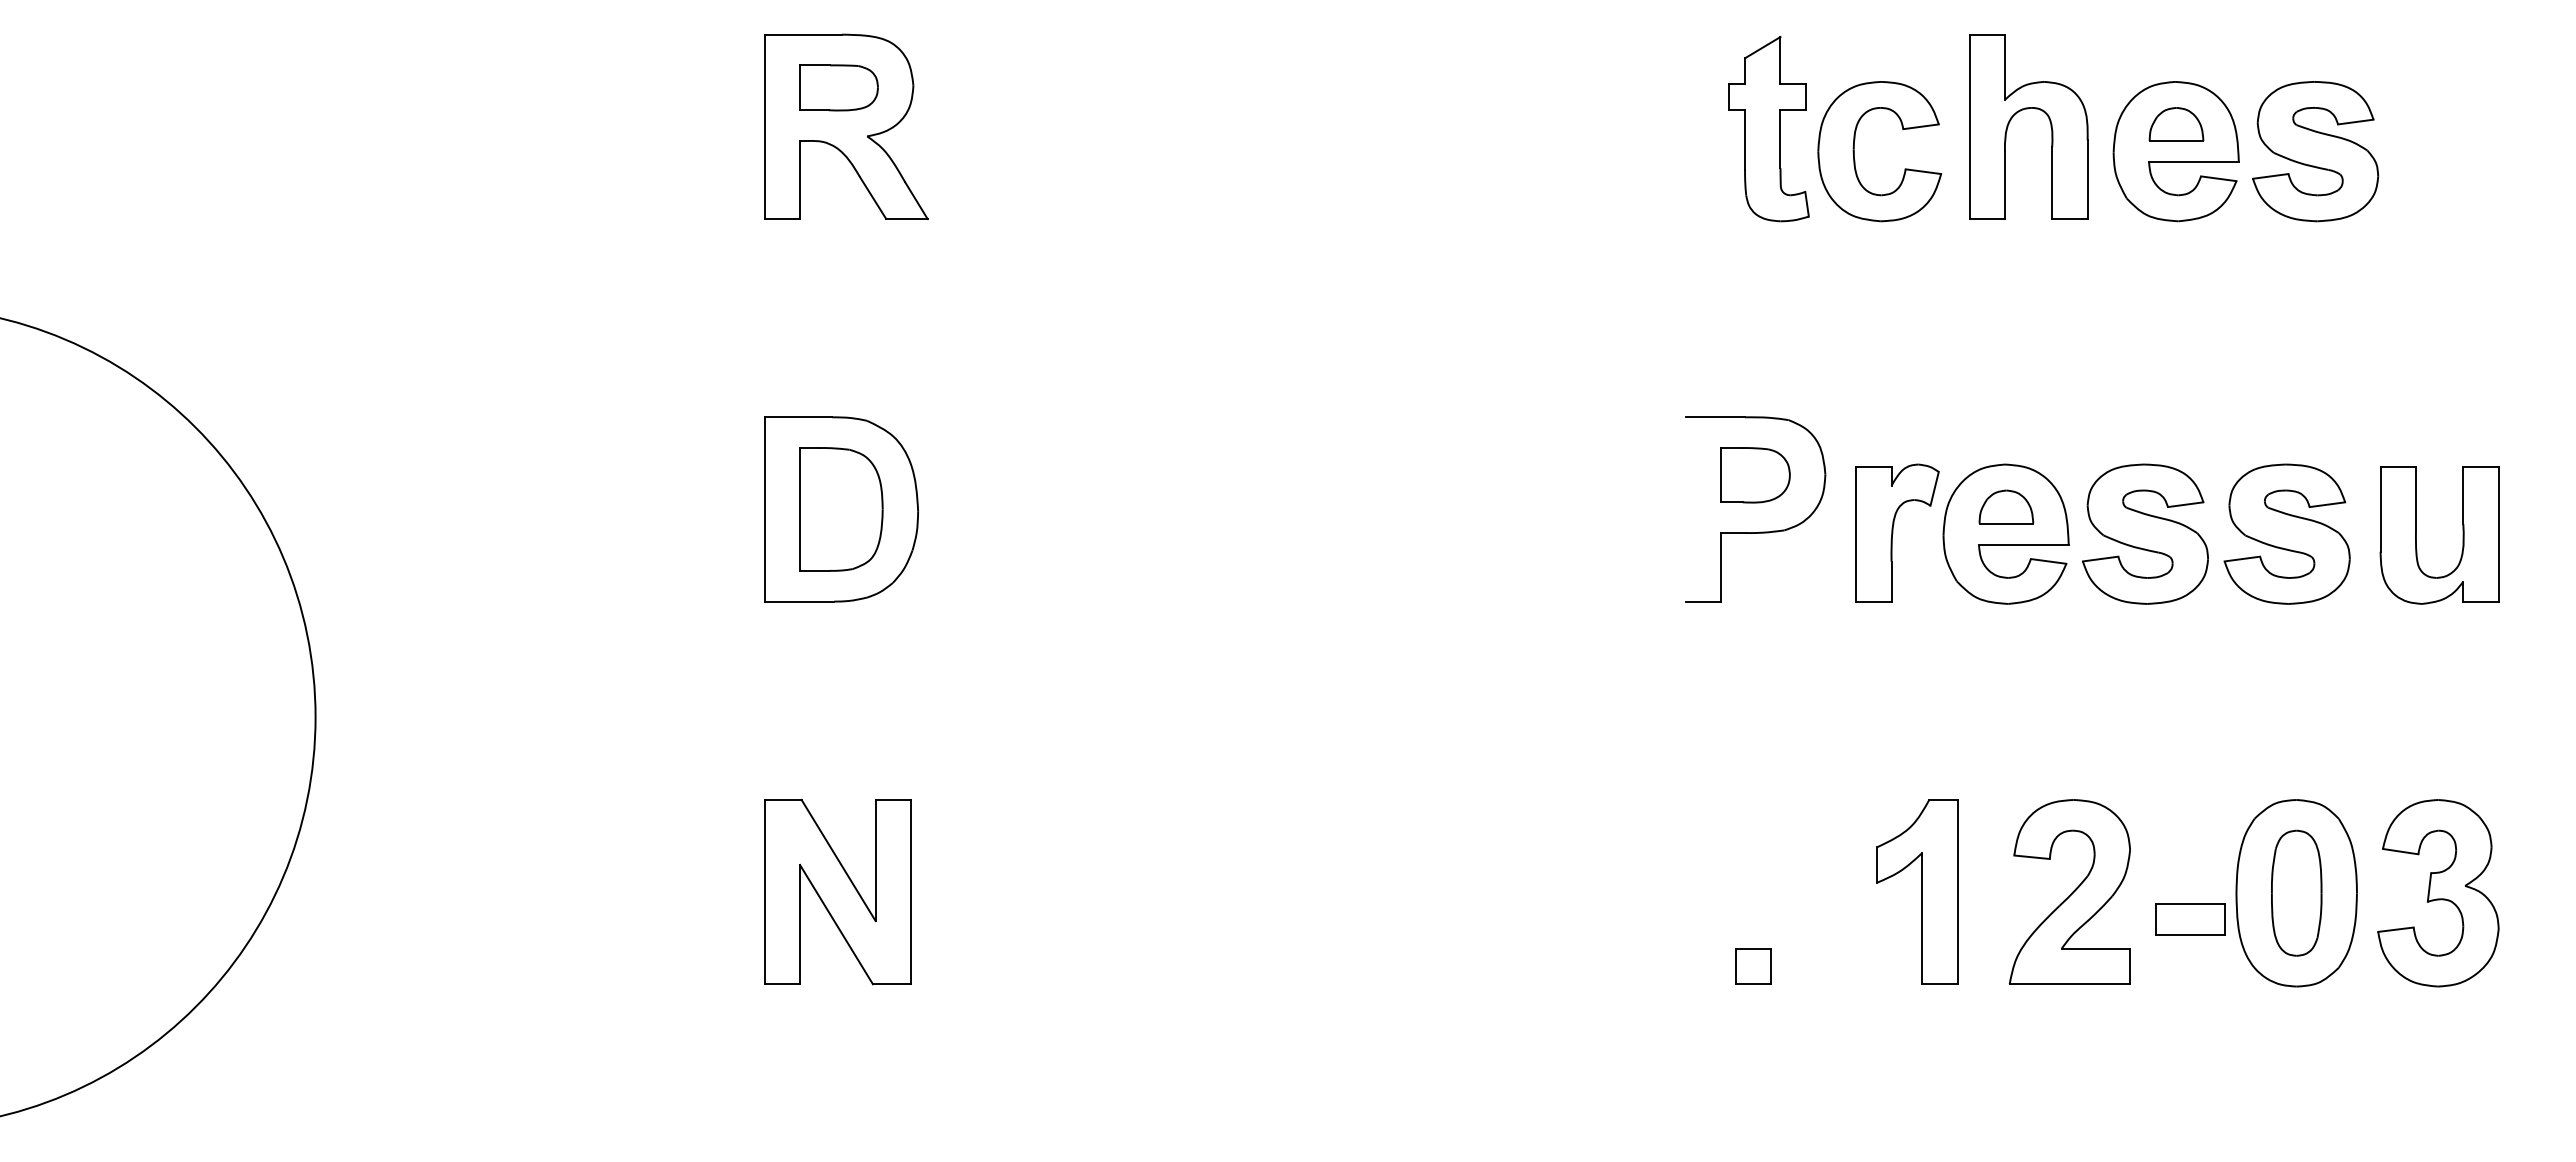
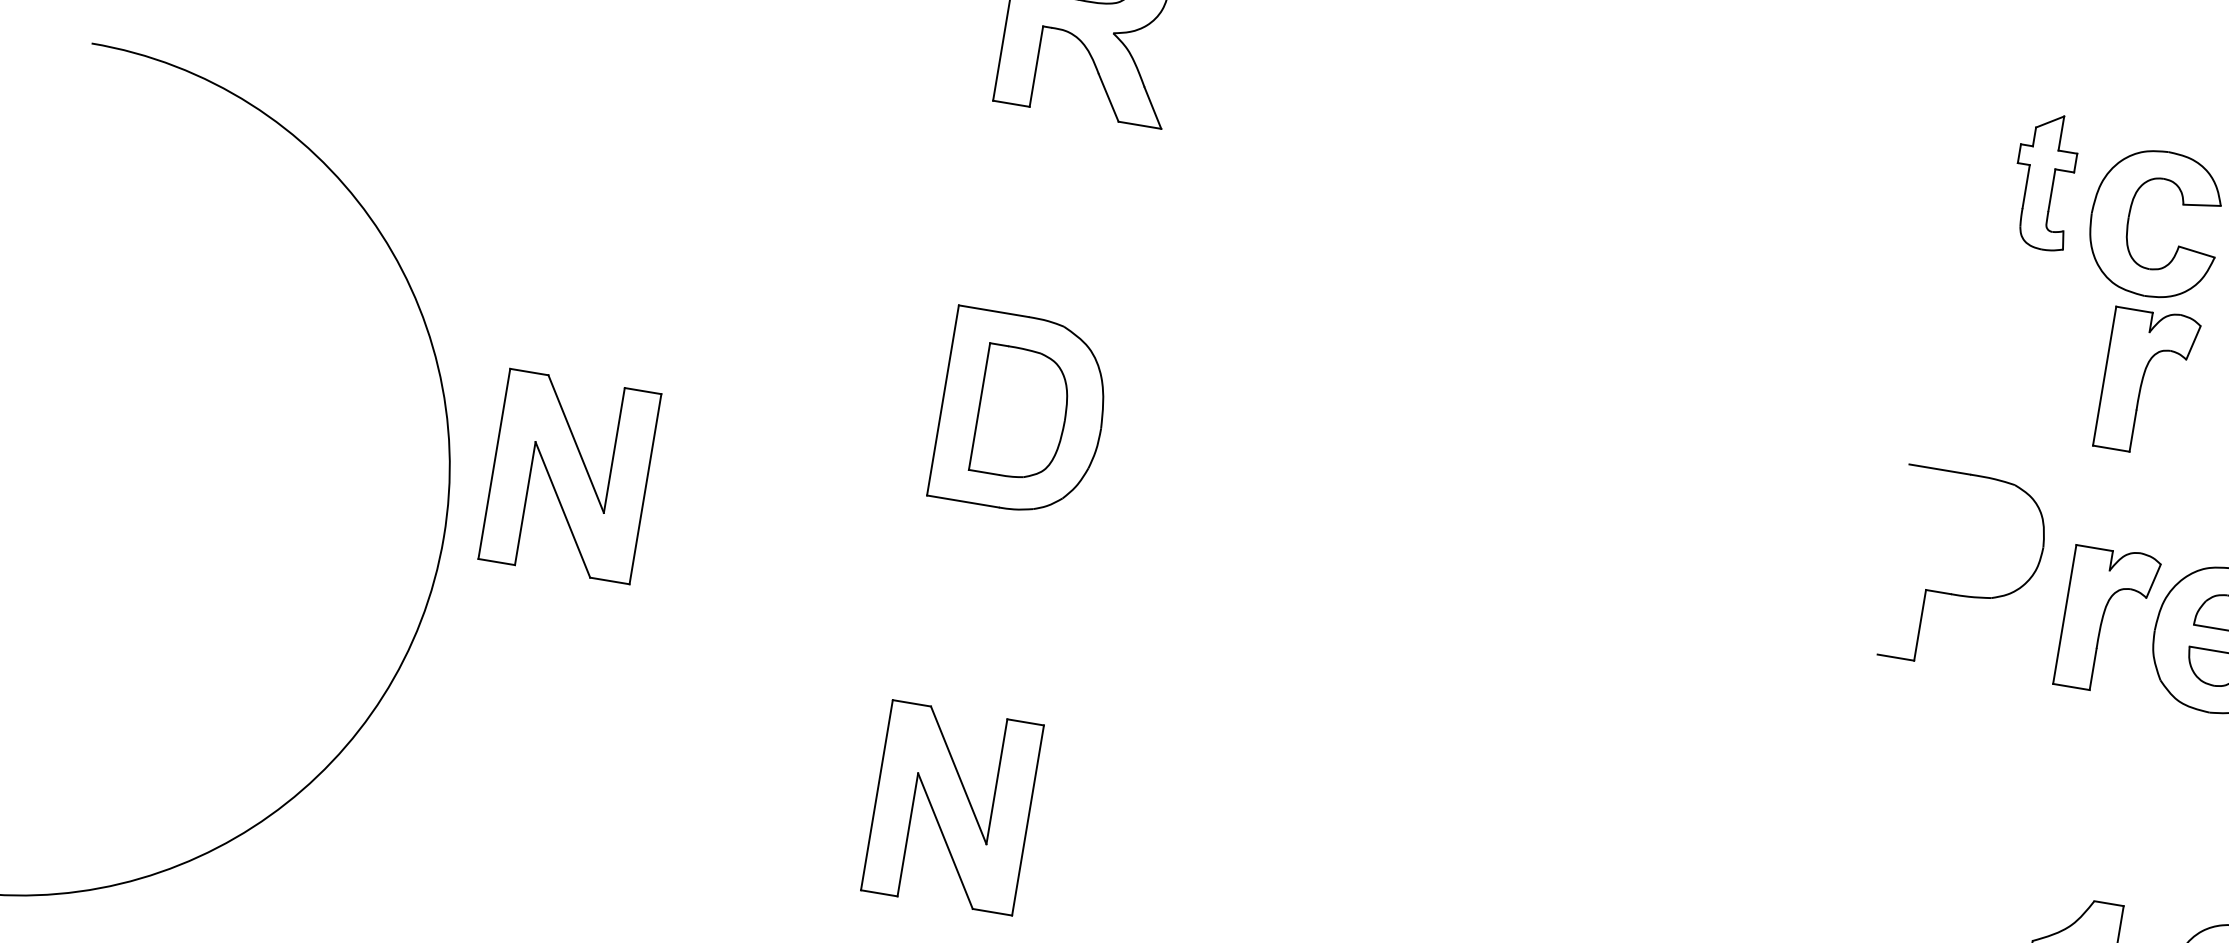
part: (1768, 129) -> (2044, 181), size x0.7
part: (1897, 301) -> (2147, 381), added
part: (1755, 475) -> (1971, 536), removed
part: (424, 639) -> (569, 475), added

